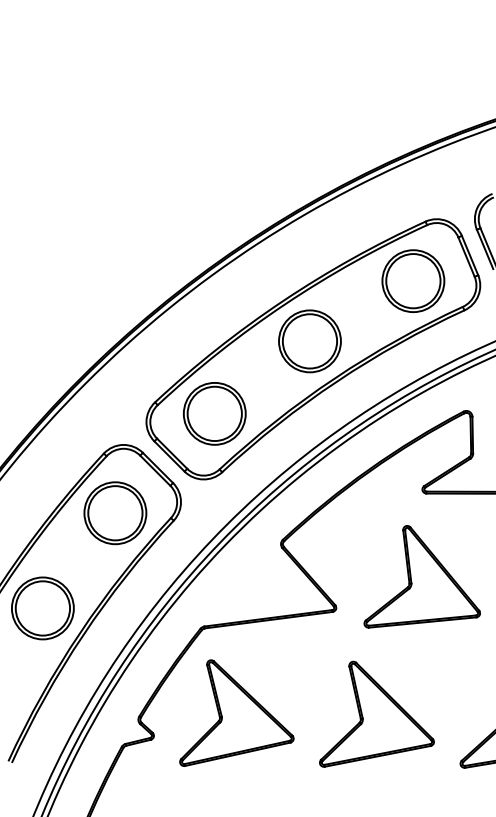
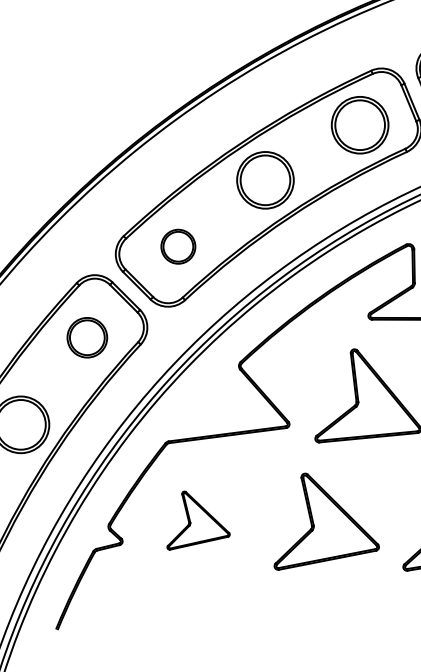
part: (214, 413) -> (178, 246), size x0.6
part: (115, 513) -> (87, 337), size x0.7
part: (236, 712) -> (198, 520), size x0.6

